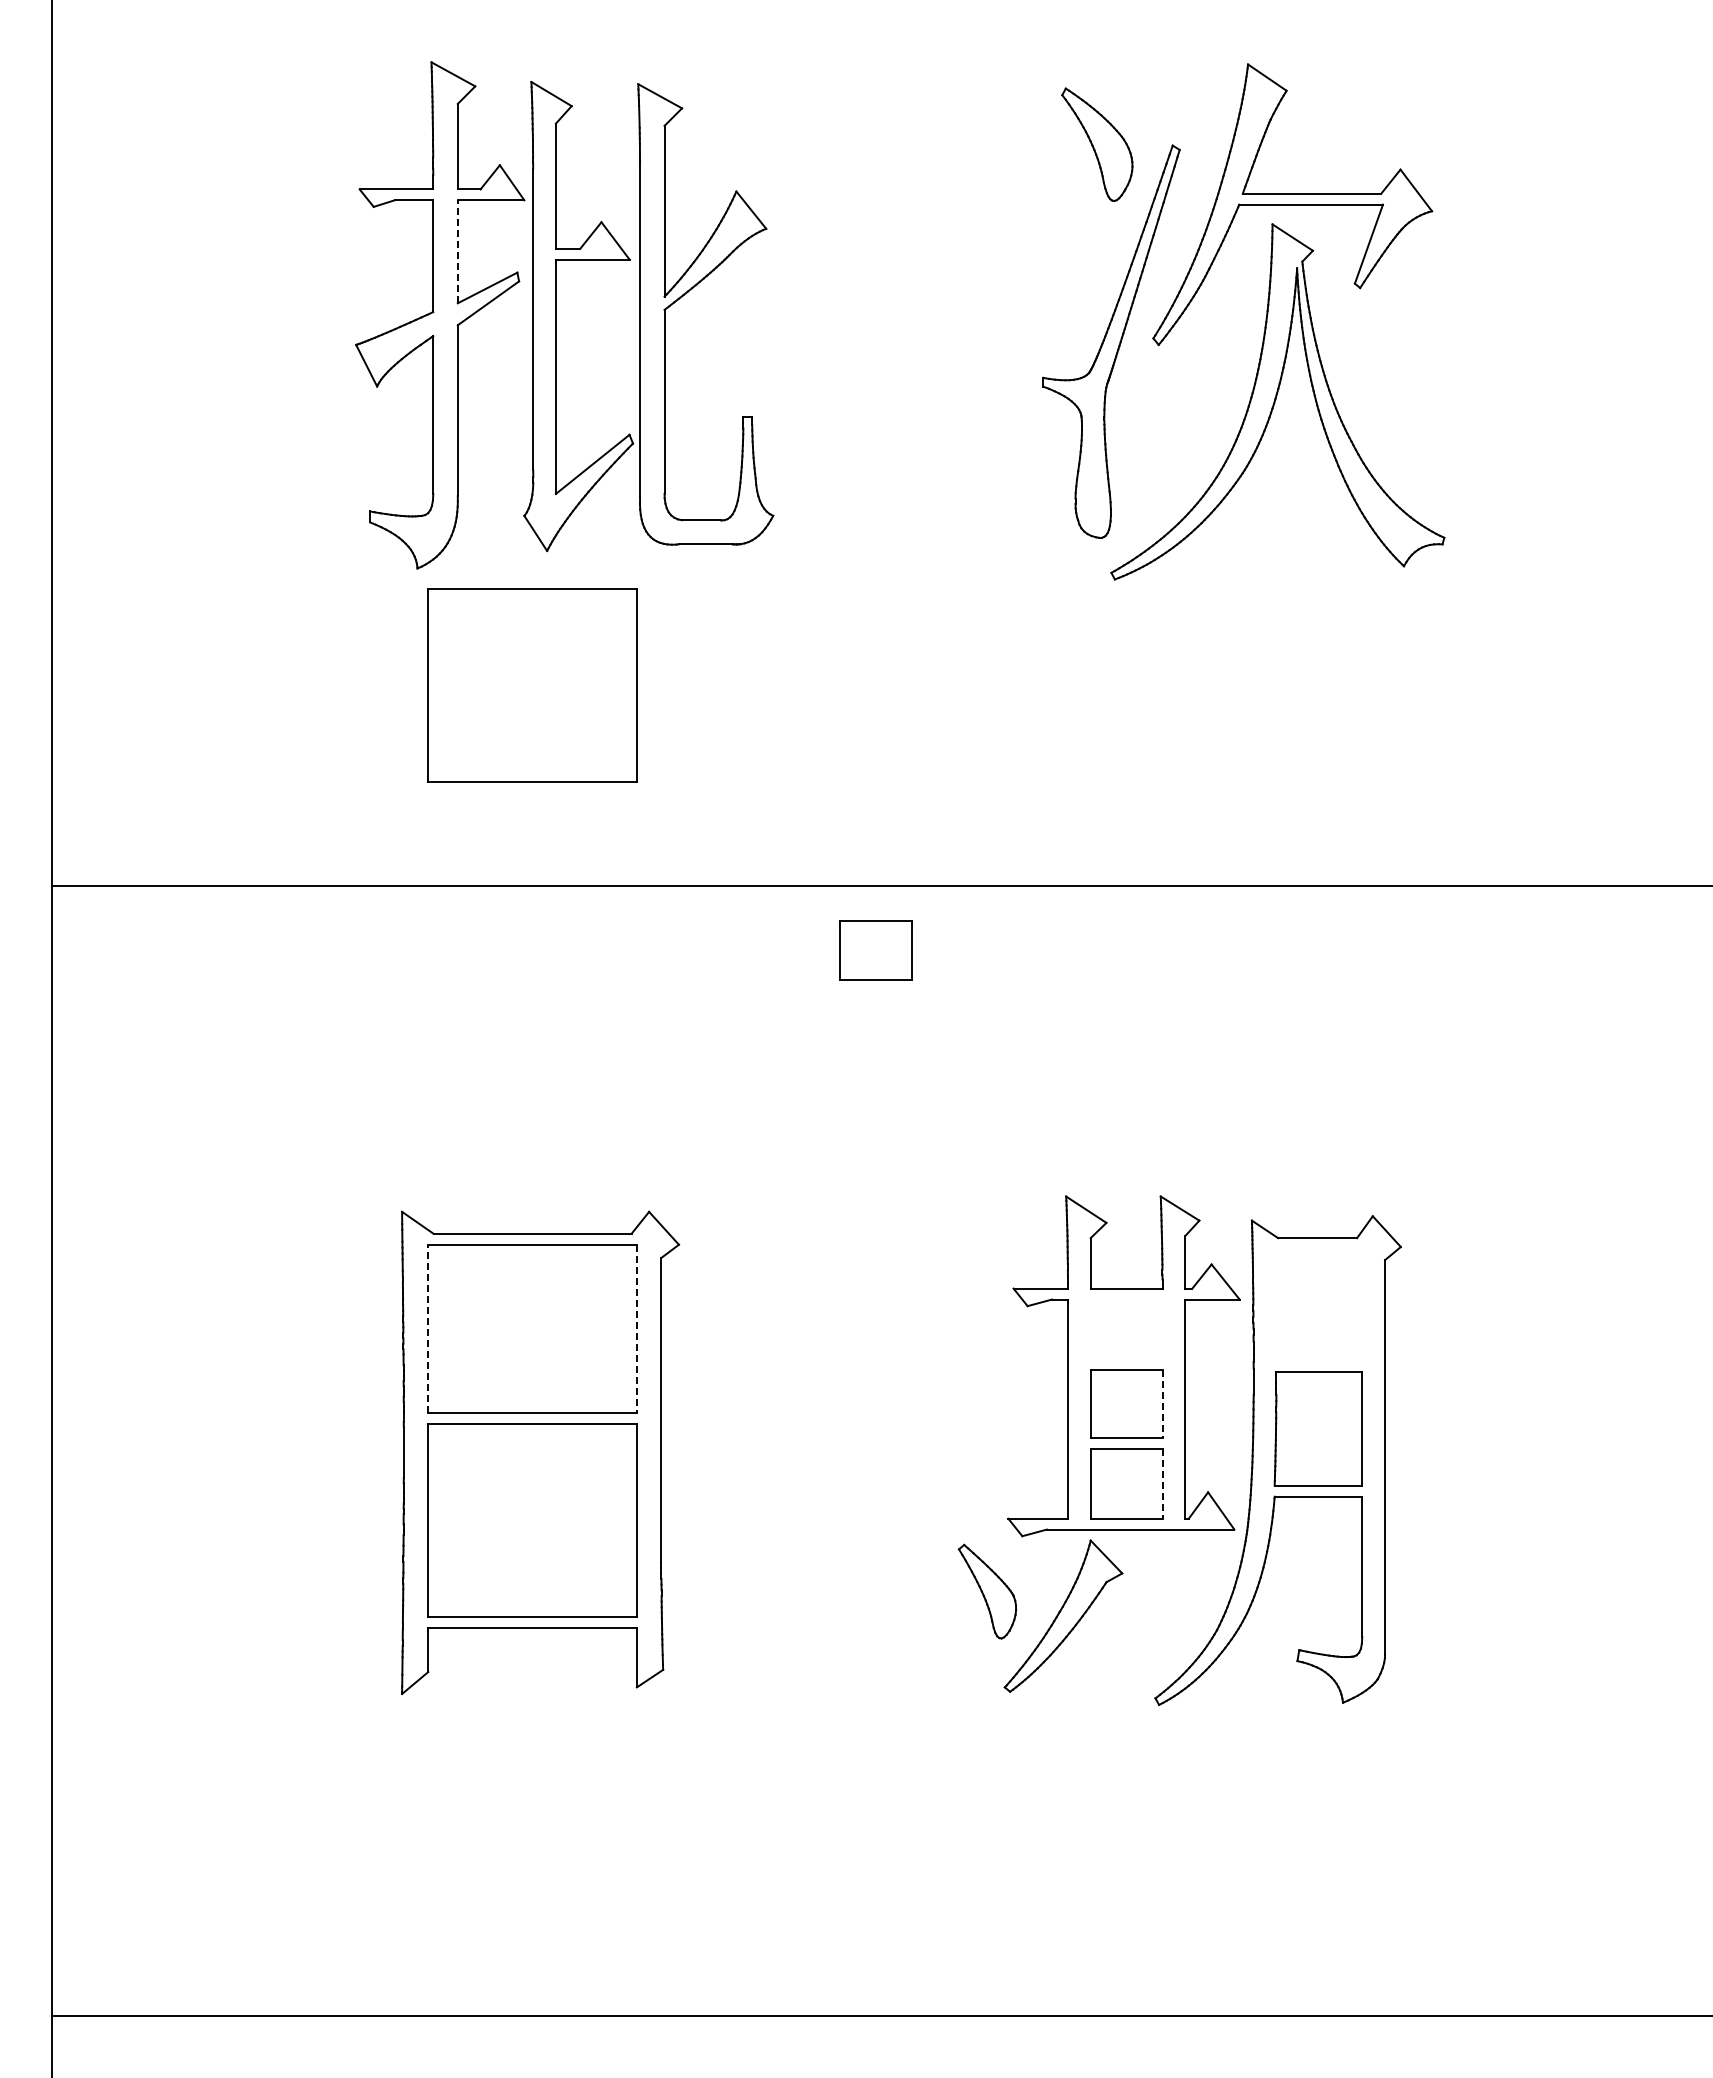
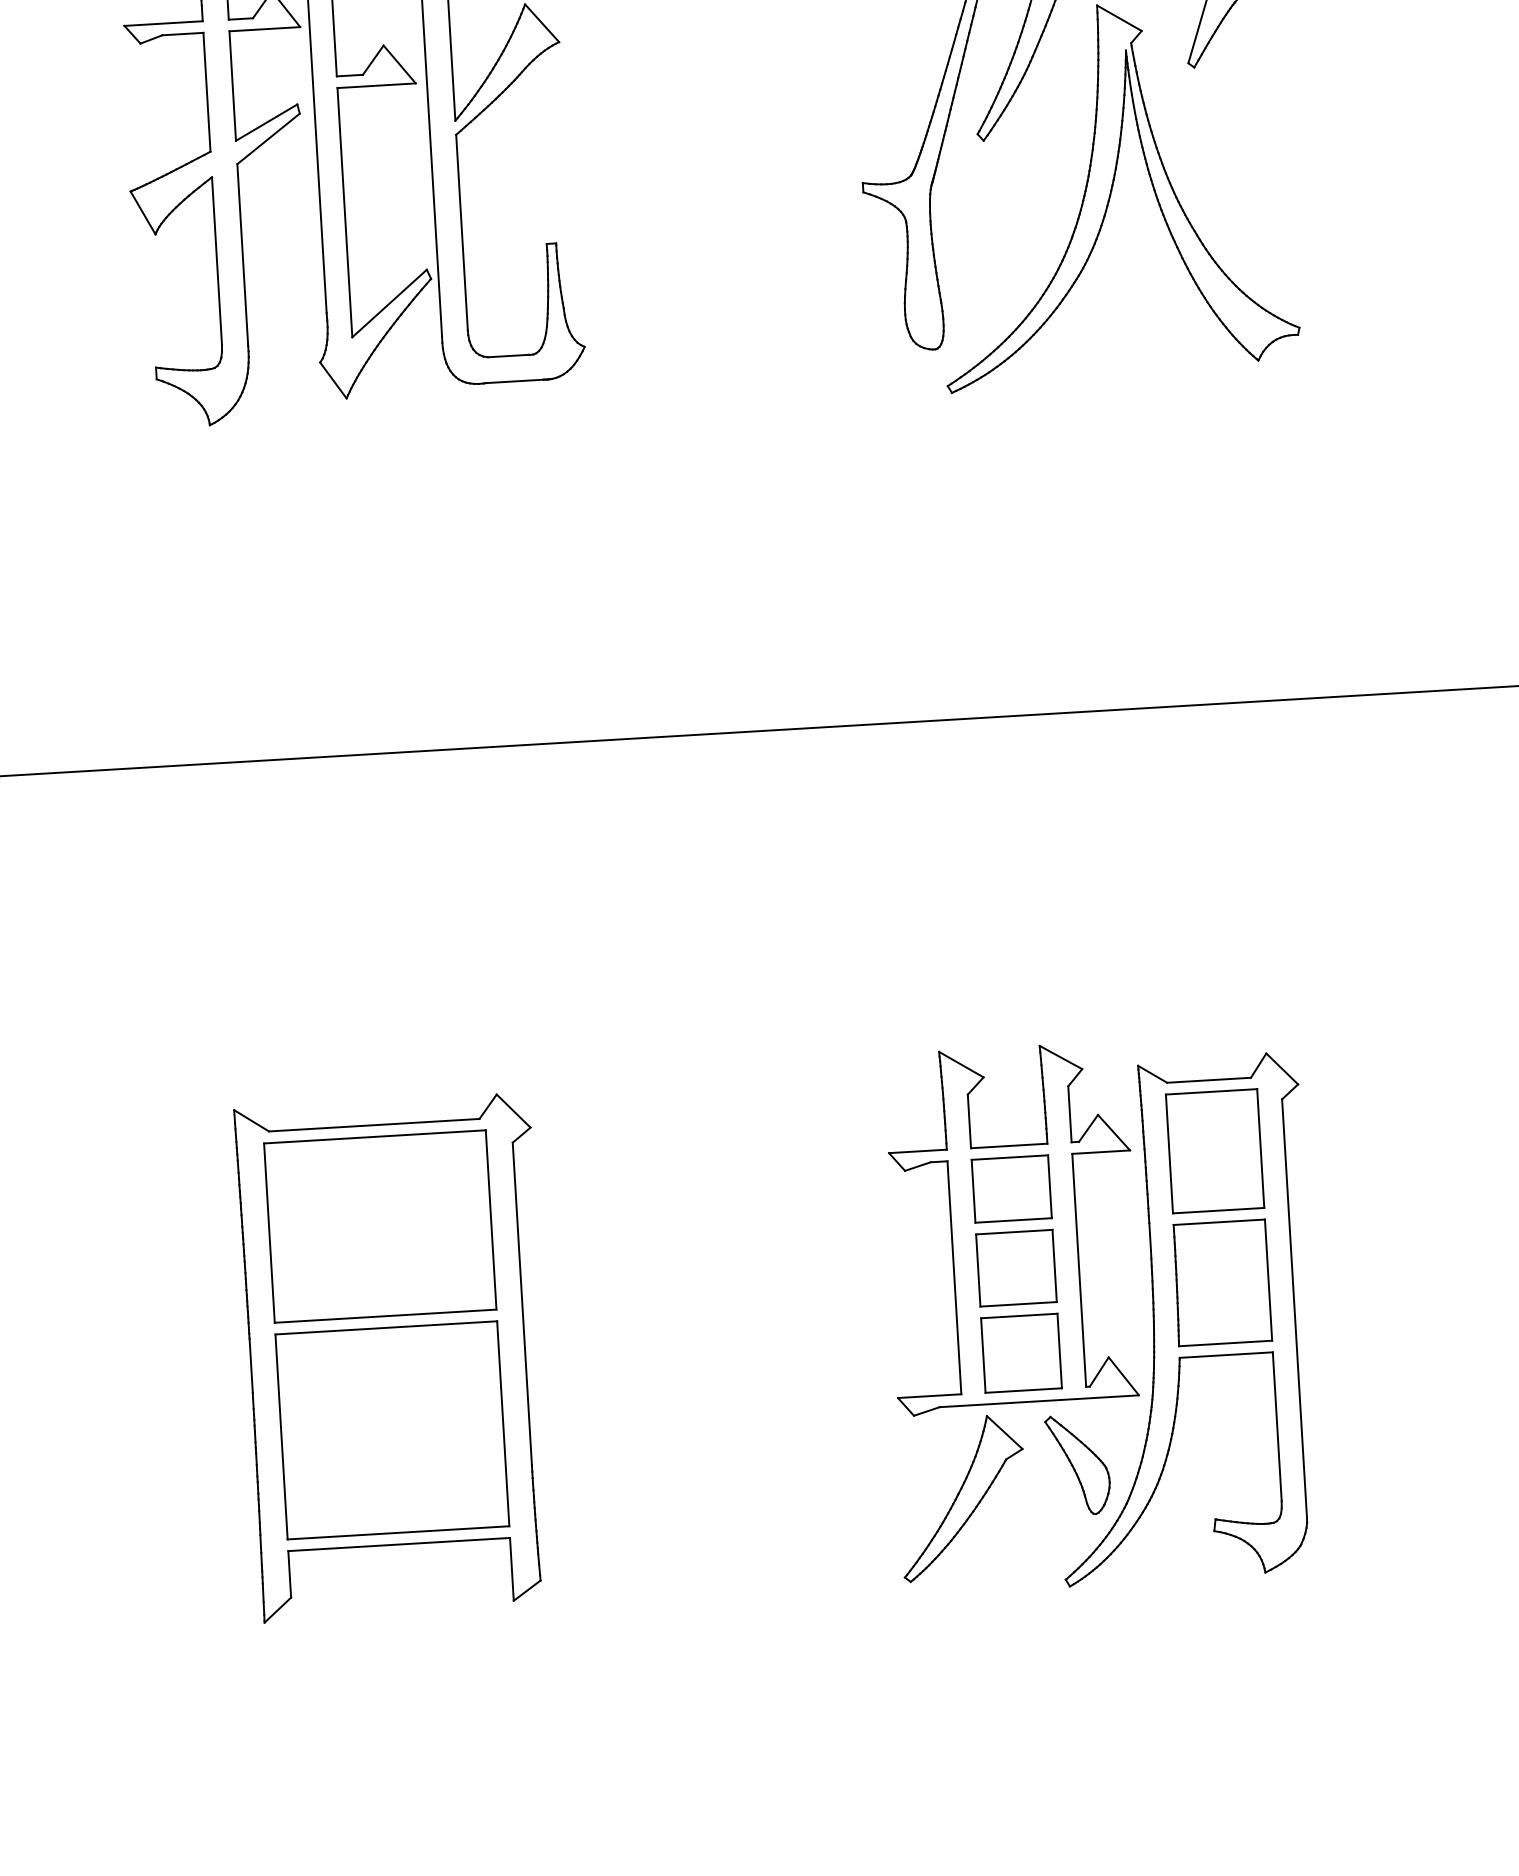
line: (457, 251) -> (232, 85), dashed -> solid
part: (532, 685) -> (339, 542), removed
part: (875, 950) -> (1011, 1189), moved
part: (1318, 1304) -> (1214, 1150), added
line: (428, 1328) -> (269, 1232), dashed -> solid
line: (636, 1329) -> (490, 1220), dashed -> solid
line: (1162, 1403) -> (1054, 1265), dashed -> solid
line: (1162, 1484) -> (1059, 1351), dashed -> solid
part: (987, 1591) -> (1078, 1464), moved

